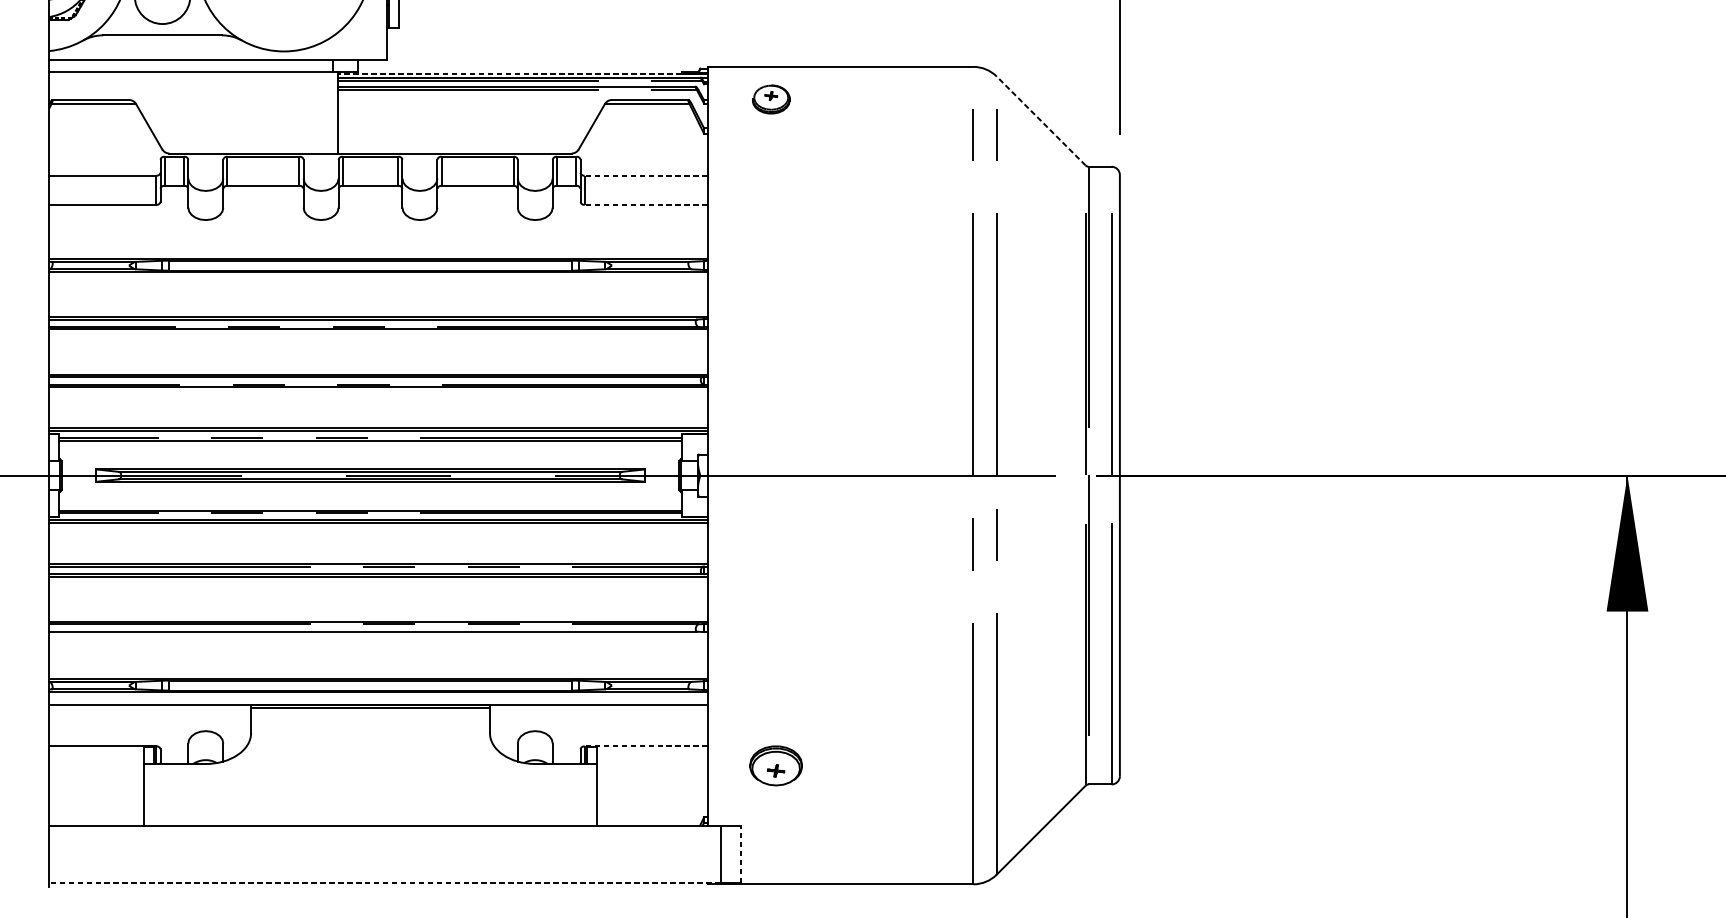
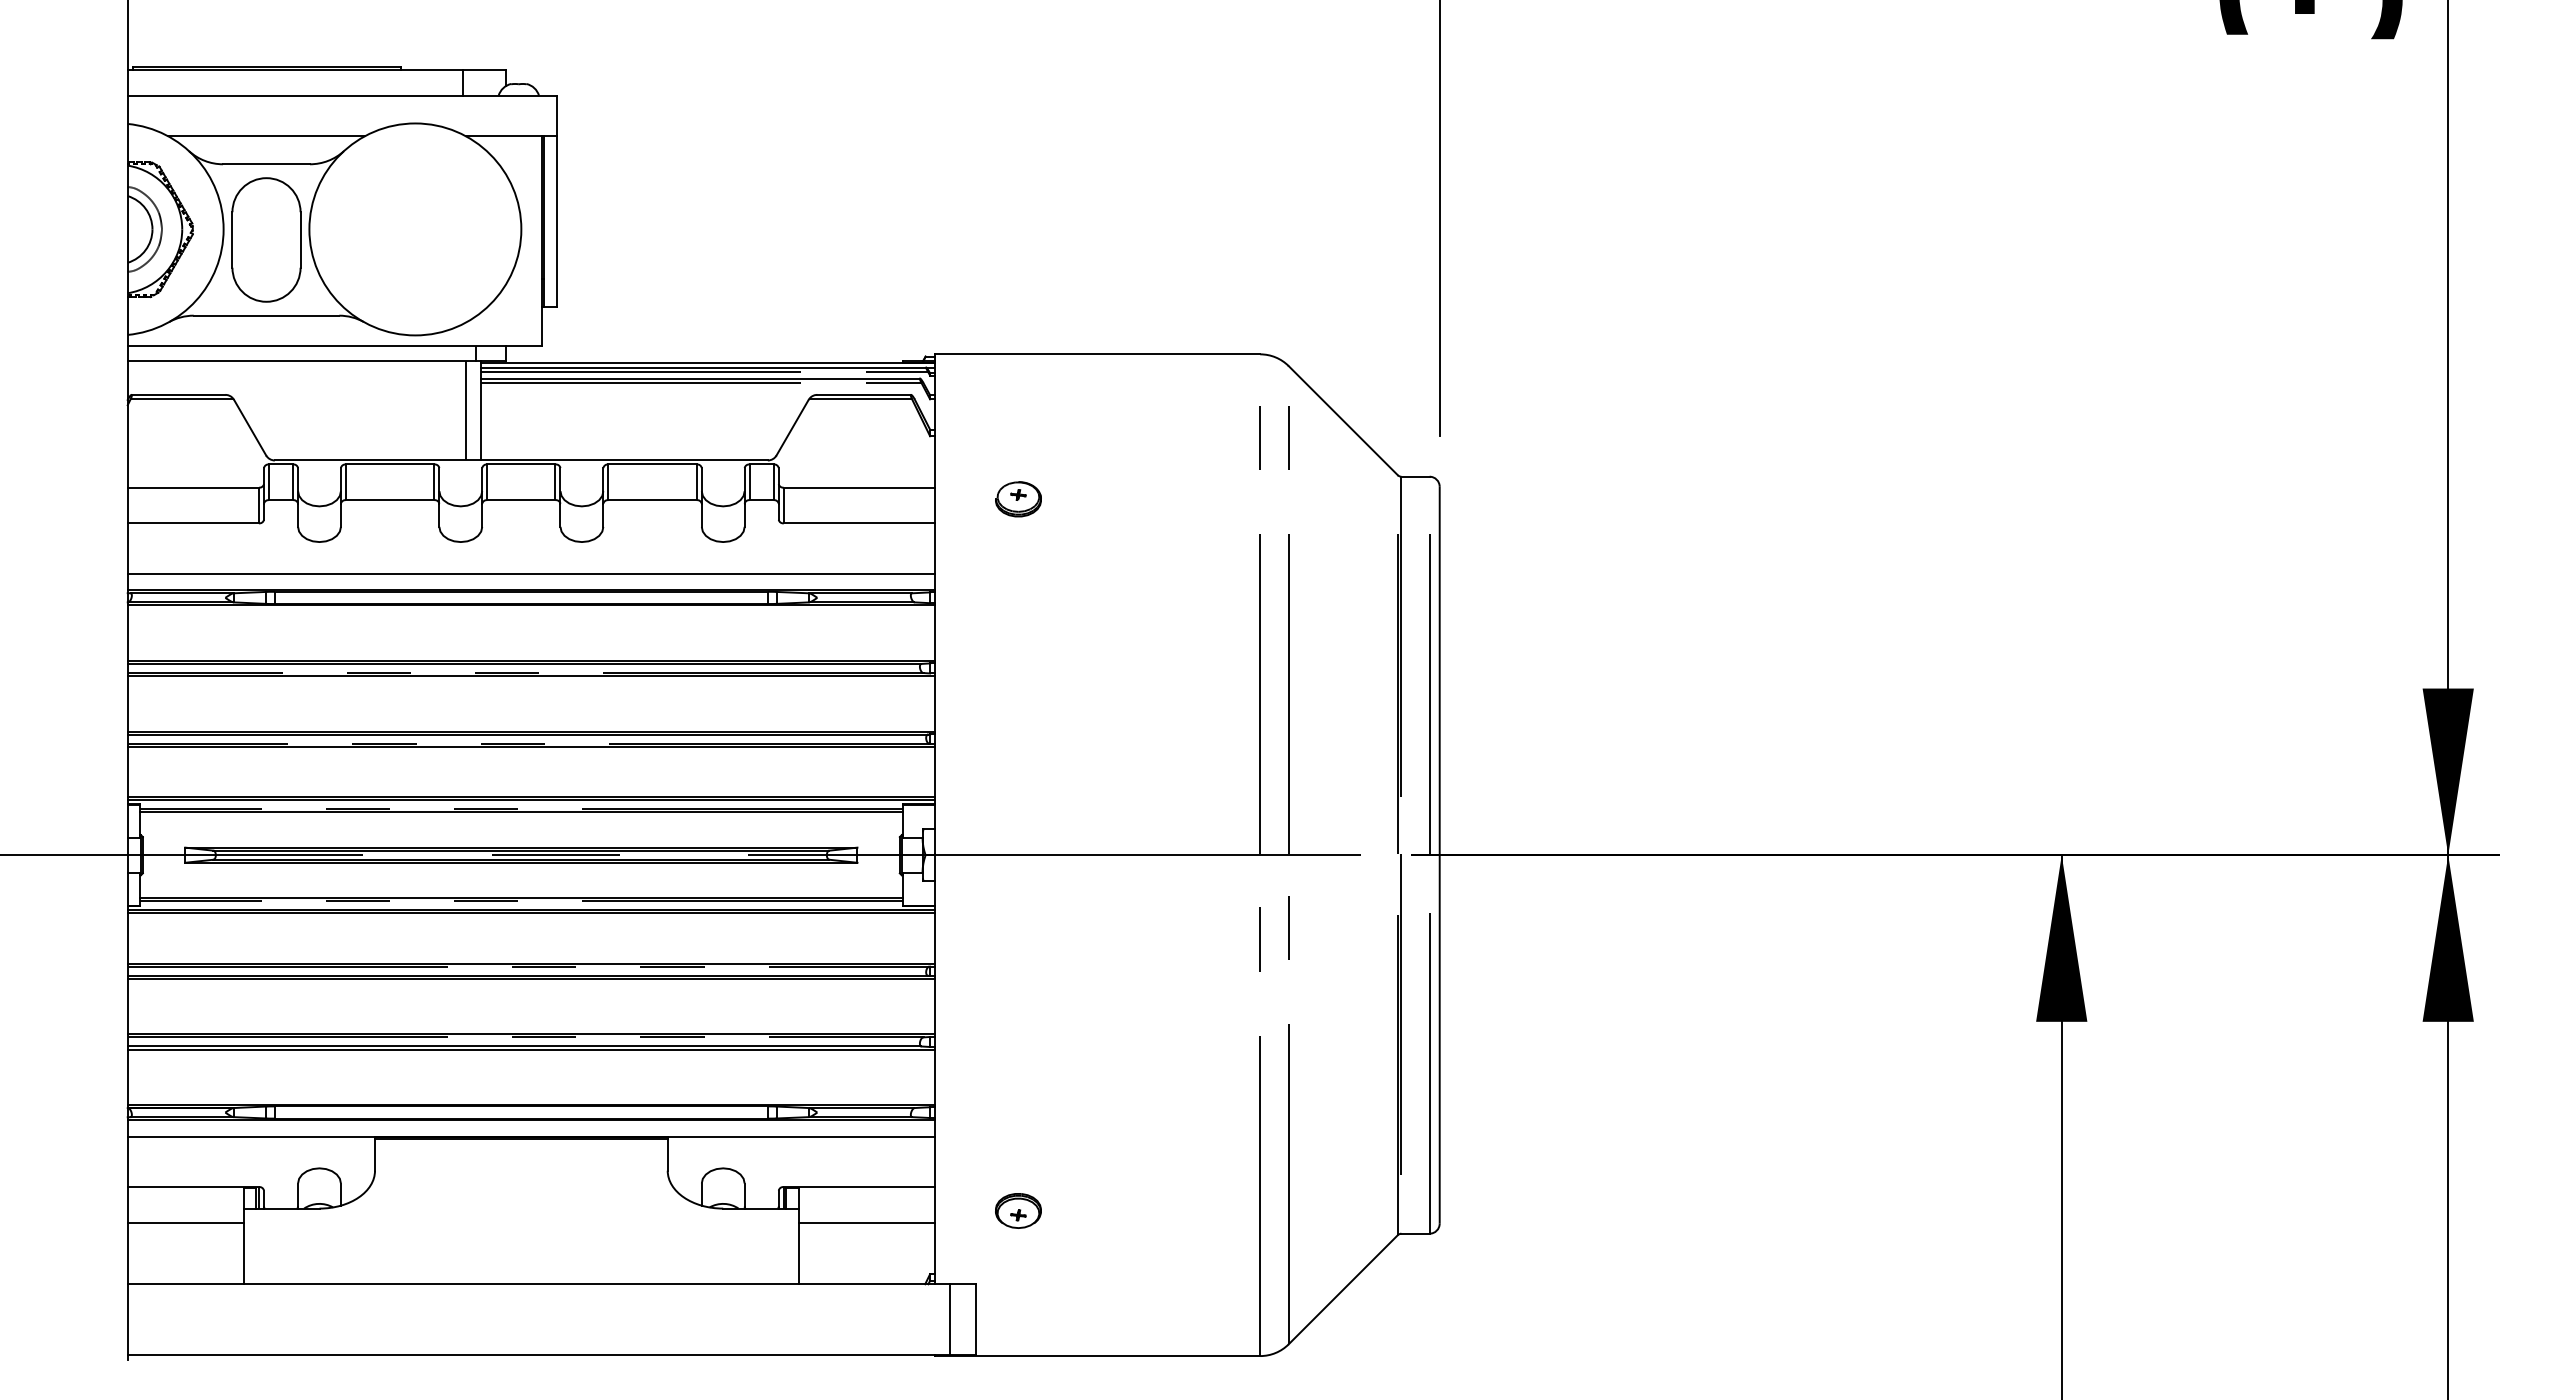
line: (509, 74) -> (691, 363), dashed -> solid
part: (771, 99) -> (1018, 499), moved
line: (324, 112) -> (465, 410), added
line: (1040, 120) -> (1342, 420), dashed -> solid
line: (646, 175) -> (859, 487), dashed -> solid
line: (646, 204) -> (859, 523), dashed -> solid
line: (378, 245) -> (531, 573), added
line: (378, 634) -> (531, 1049), added
line: (646, 746) -> (859, 1187), dashed -> solid
part: (776, 765) -> (1018, 1210), size x0.71
line: (96, 775) -> (185, 1222), added
line: (652, 775) -> (866, 1222), added
line: (741, 854) -> (975, 1319), dashed -> solid
line: (384, 883) -> (538, 1354), dashed -> solid

